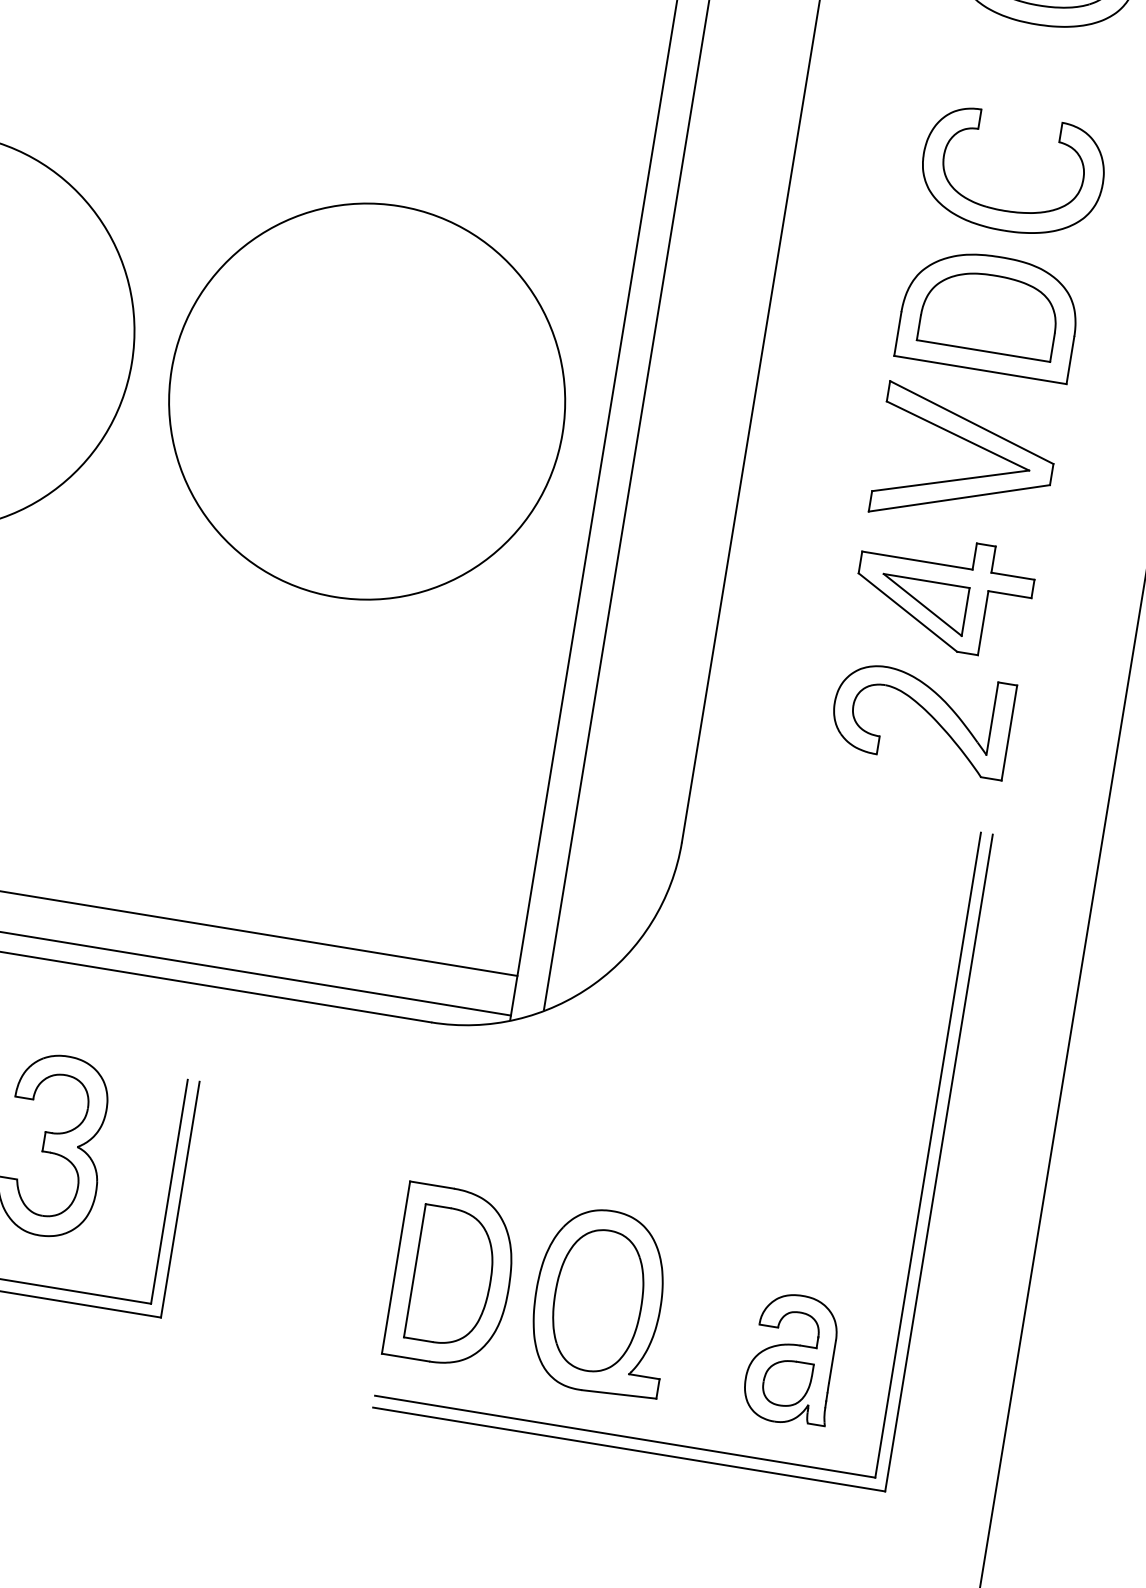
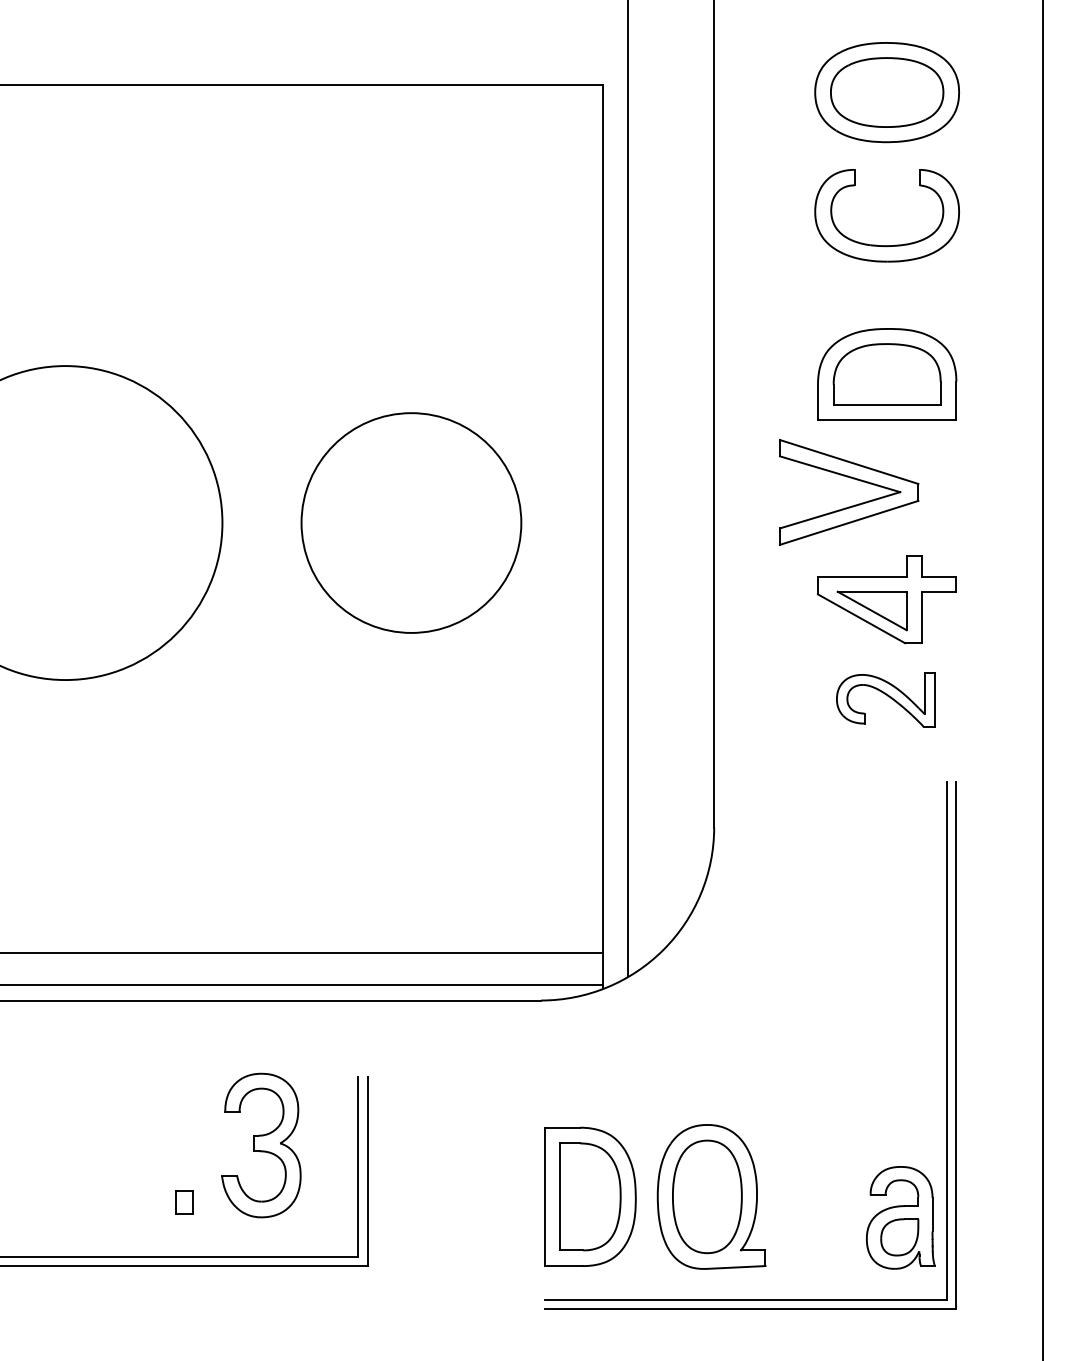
part: (1005, 210) -> (886, 245), moved
circle: (367, 402) -> (411, 523), size x0.7
part: (965, 477) -> (851, 505), moved
part: (921, 717) -> (885, 699), size x0.7
part: (792, 1358) -> (900, 1217), moved

